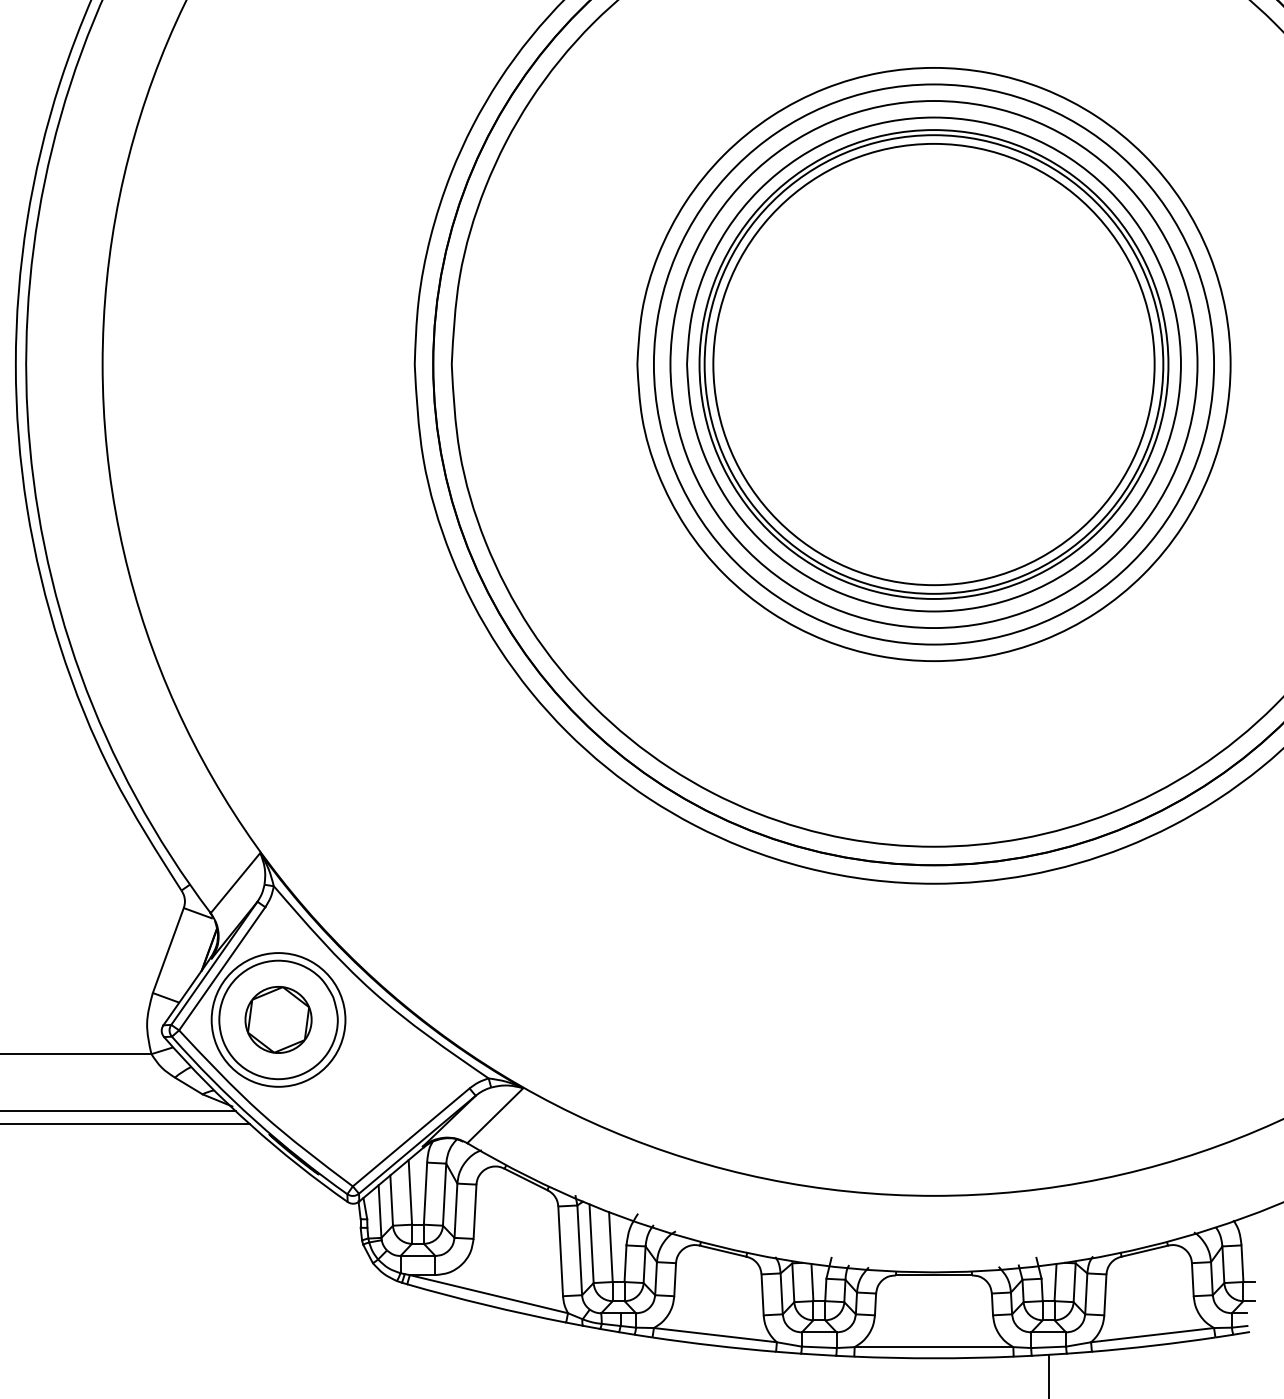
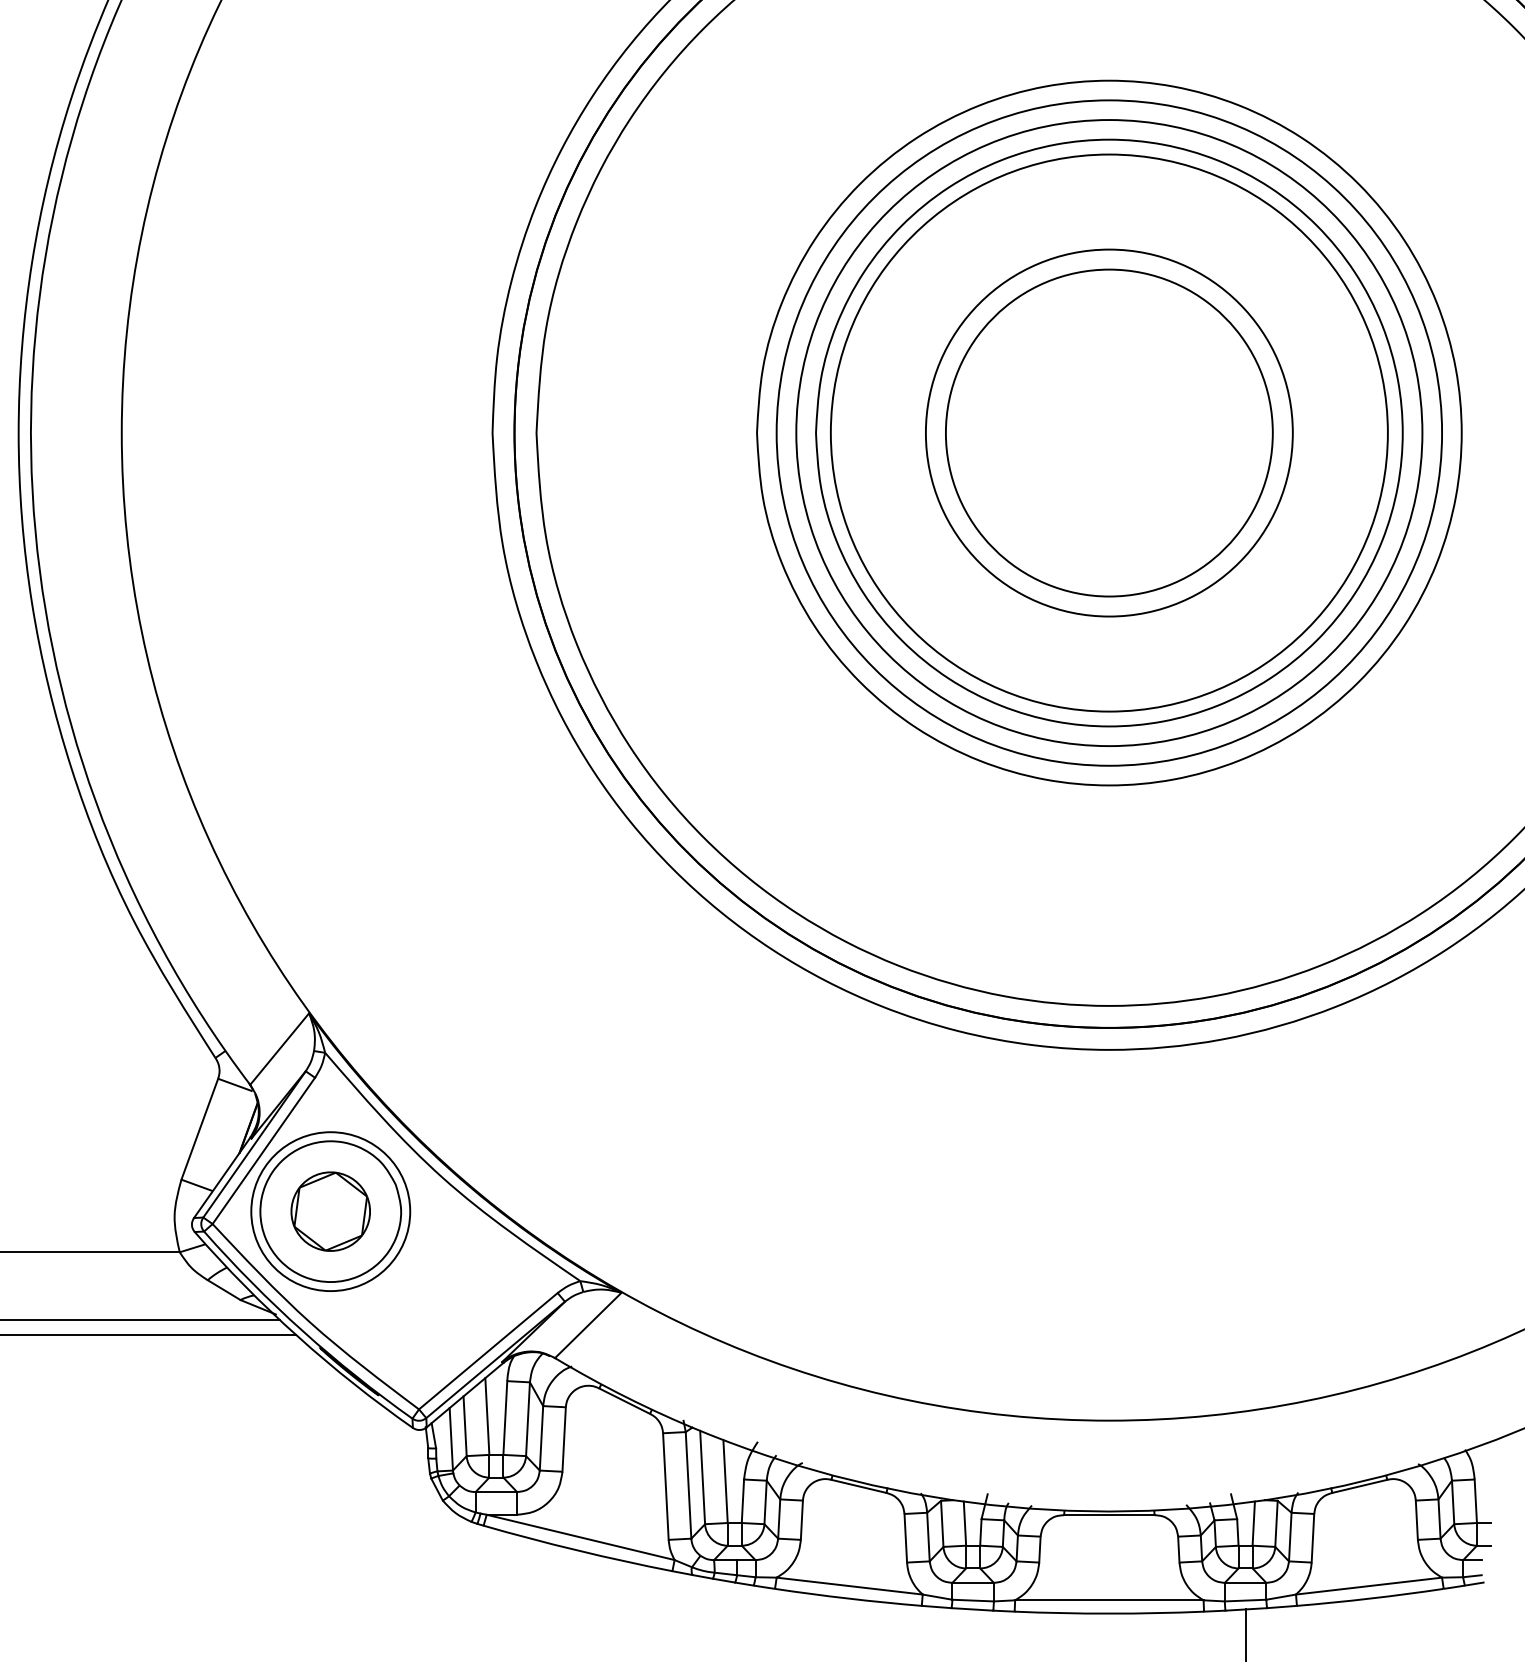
circle: (933, 364) -> (1108, 432), size x0.6
circle: (934, 364) -> (1109, 432), size x0.7

